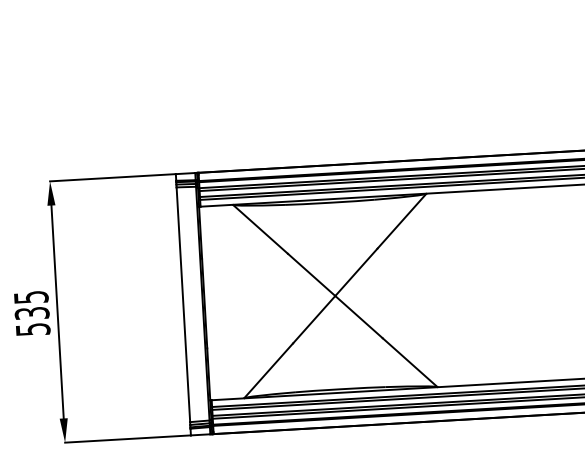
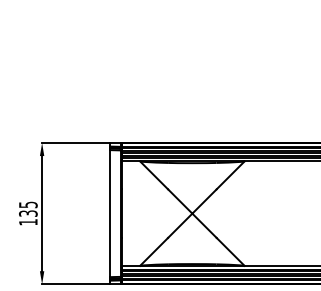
text: (33, 329) -> (28, 222), 535 -> 135

